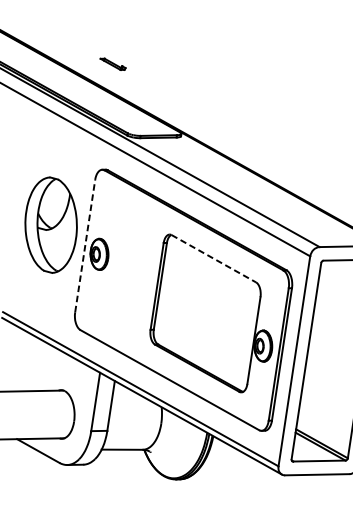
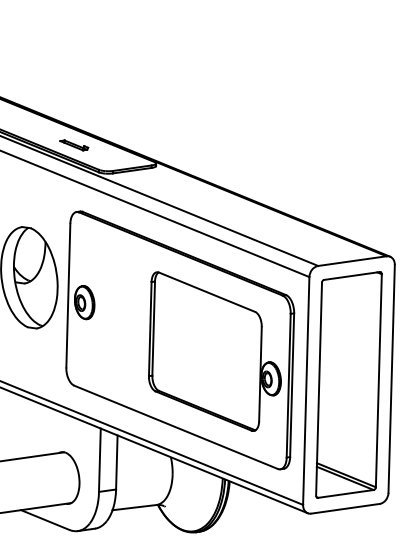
part: (113, 64) -> (74, 145), moved
line: (85, 246) -> (68, 295), dashed -> solid
line: (214, 259) -> (207, 292), dashed -> solid

